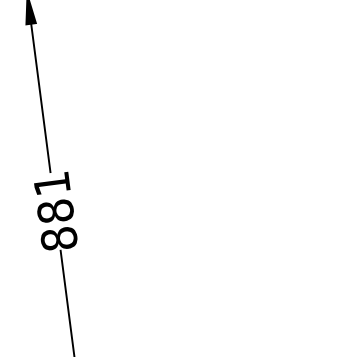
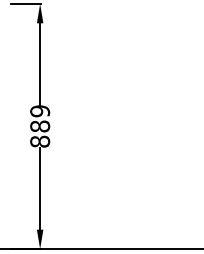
text: (52, 184) -> (40, 111), 881 -> 889

